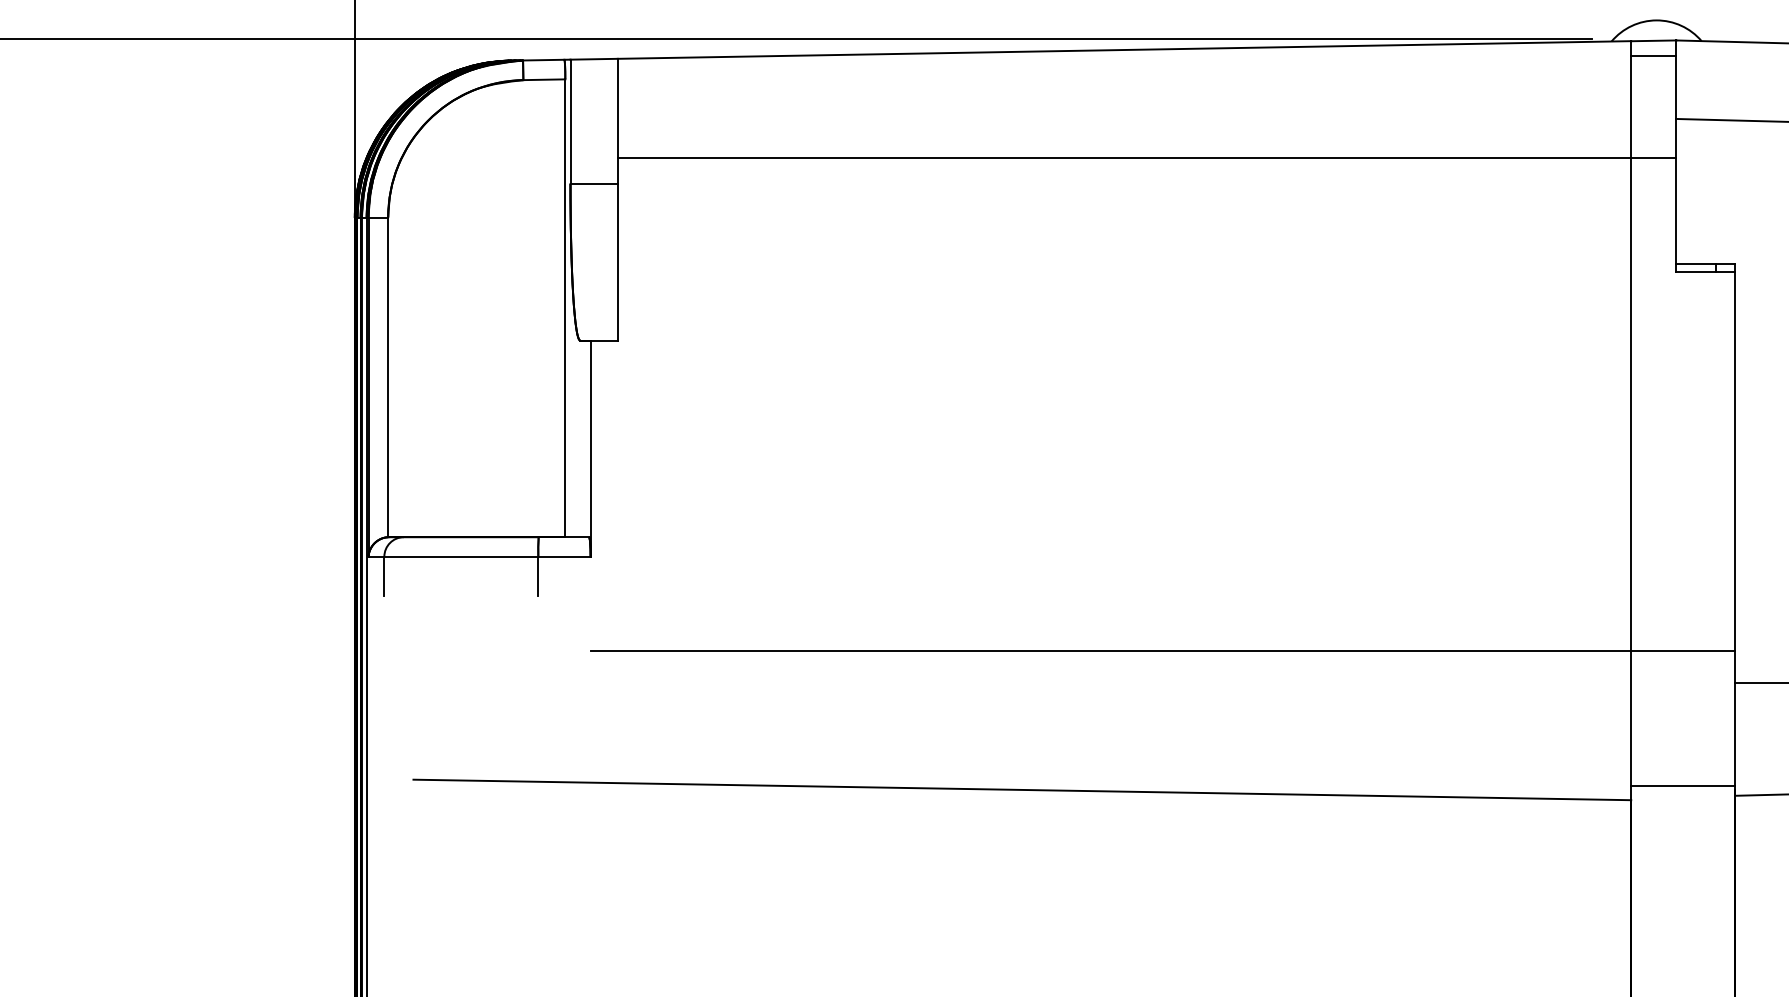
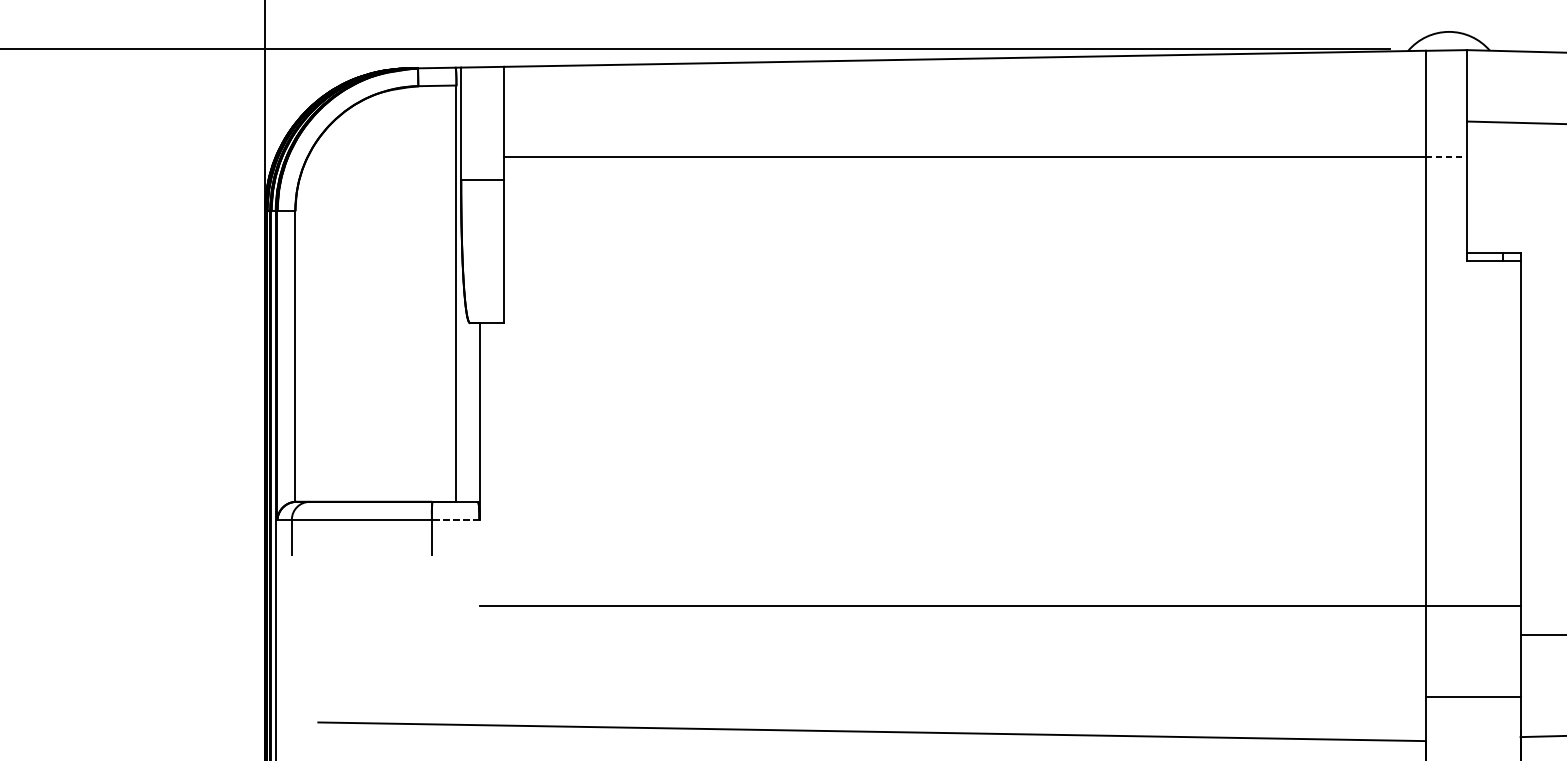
line: (1653, 56) -> (1446, 64), removed
line: (1653, 158) -> (1446, 157), solid -> dashed
line: (564, 556) -> (455, 519), solid -> dashed
line: (1683, 785) -> (1473, 696), moved

